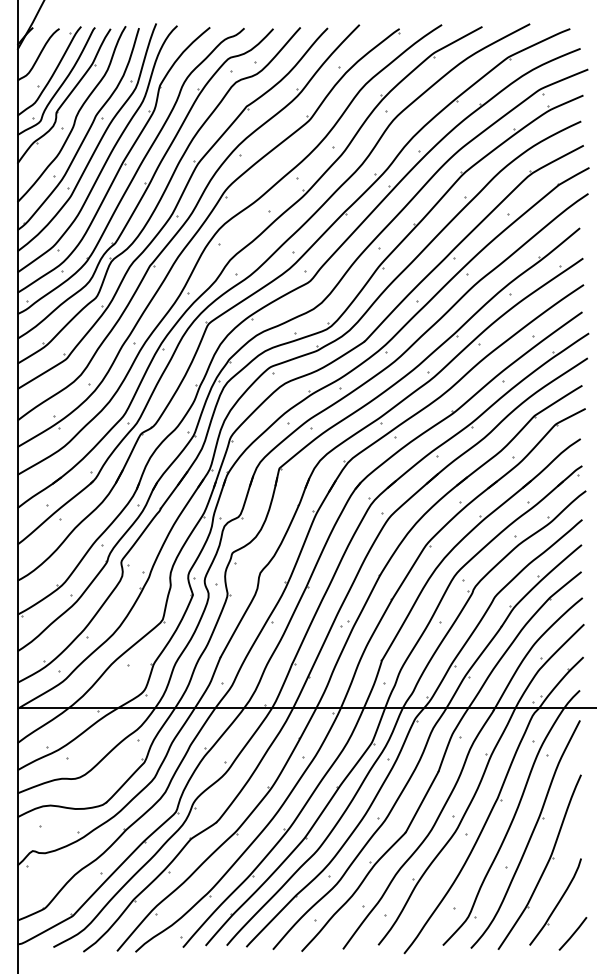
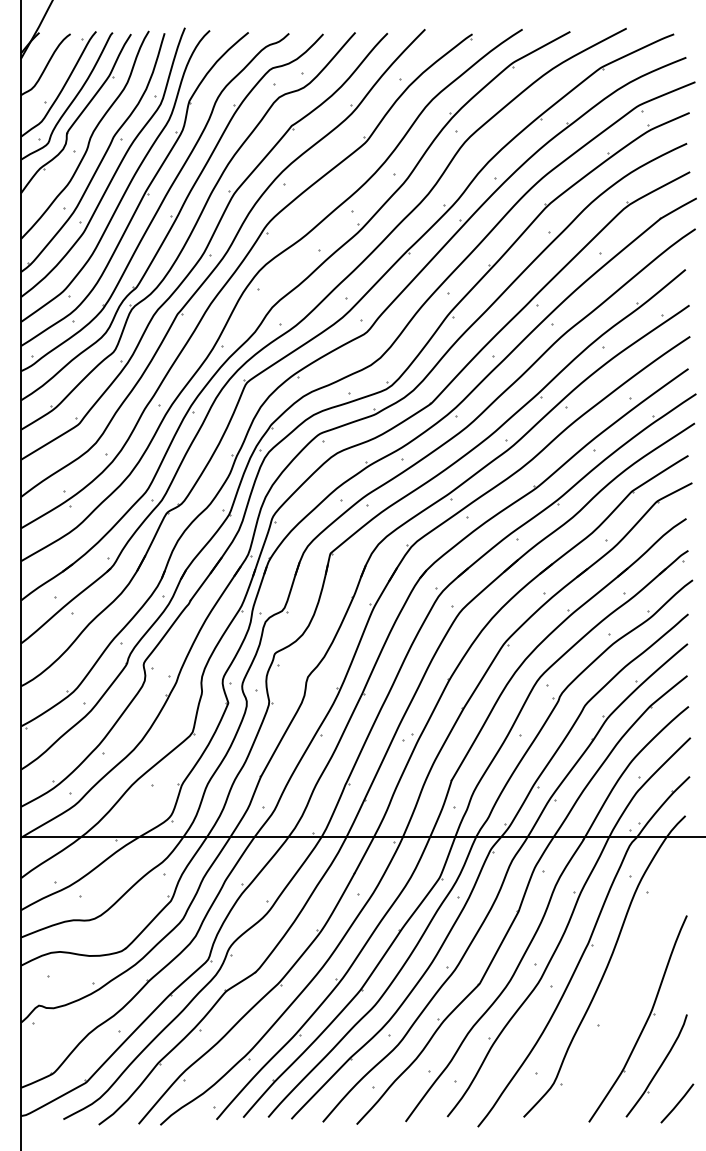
part: (525, 834) -> (621, 986), removed

